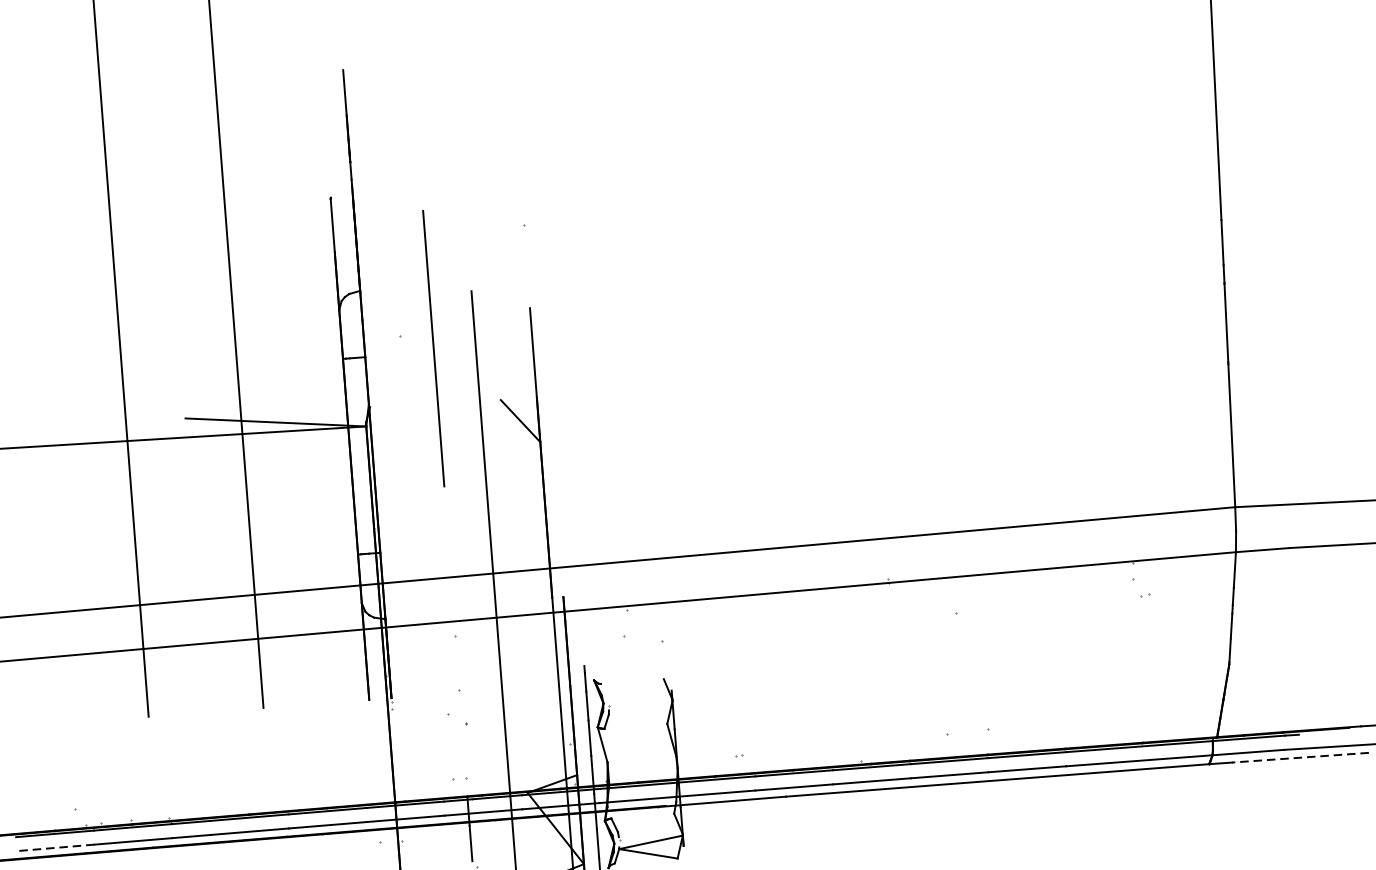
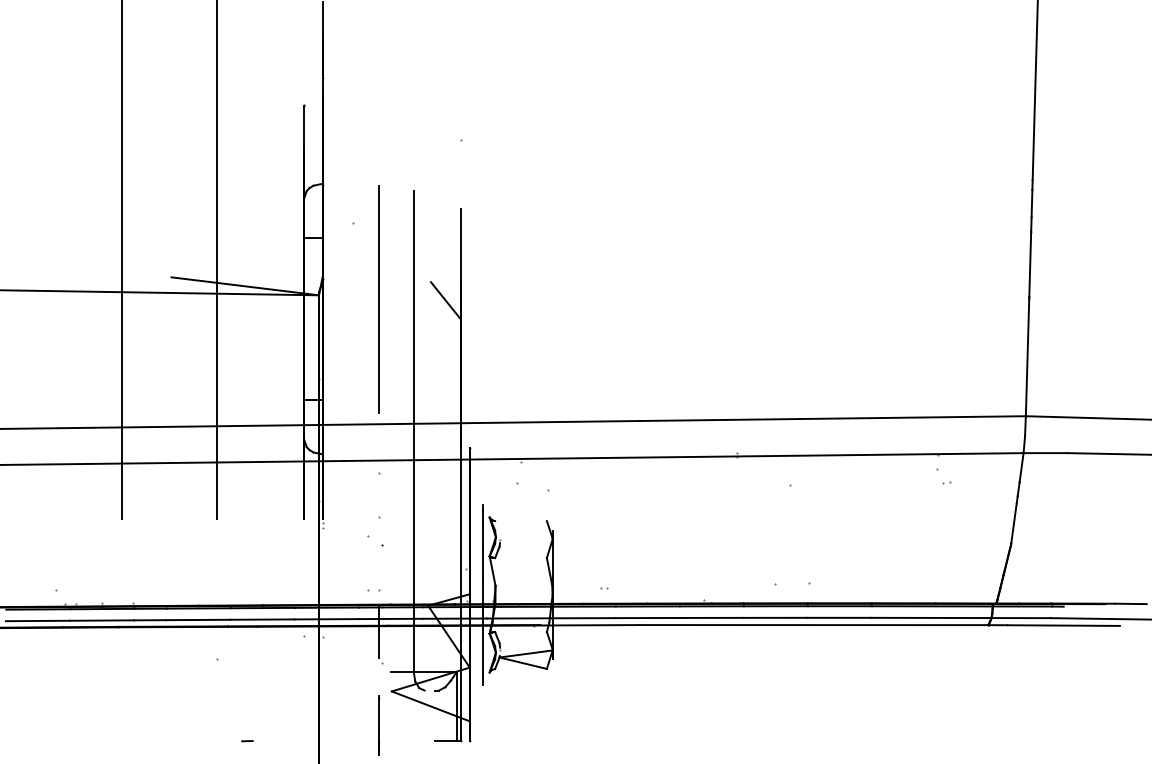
line: (432, 348) -> (378, 299), moved
line: (1300, 757) -> (1063, 625), dashed -> solid
line: (55, 847) -> (37, 620), dashed -> solid

